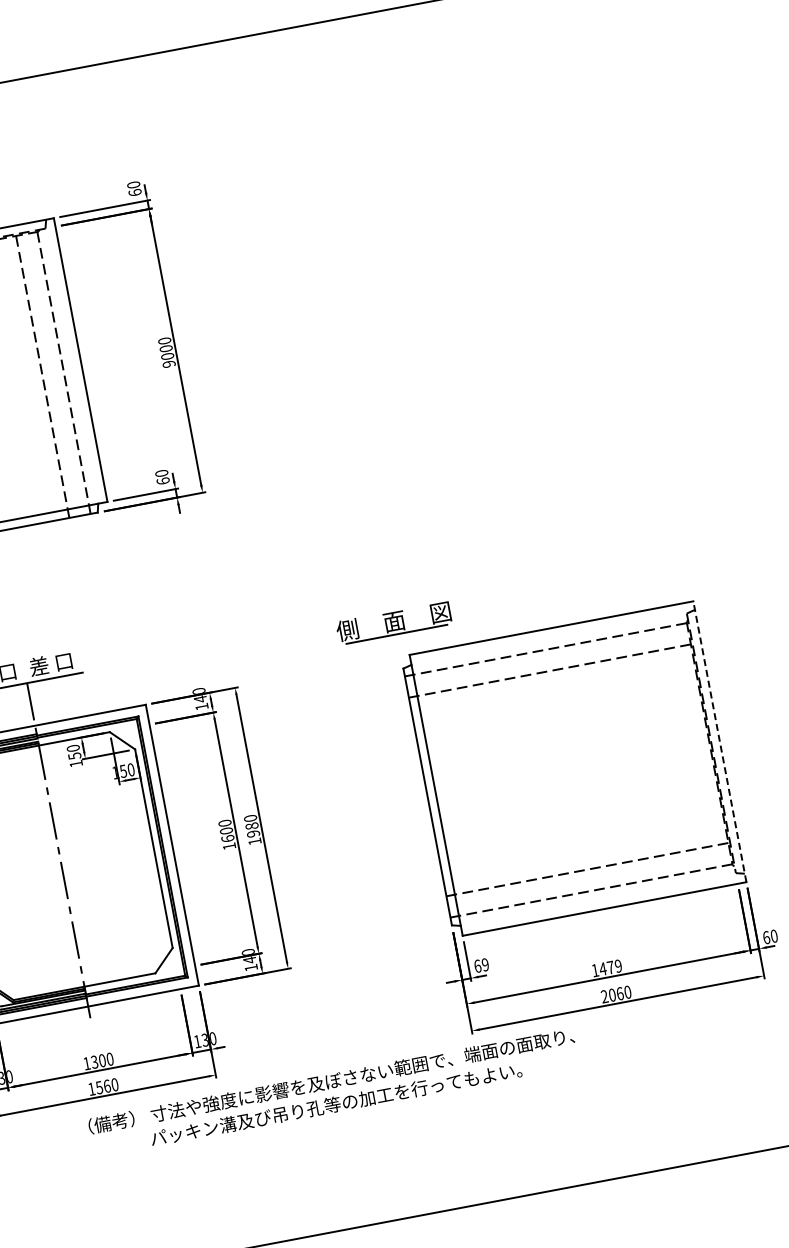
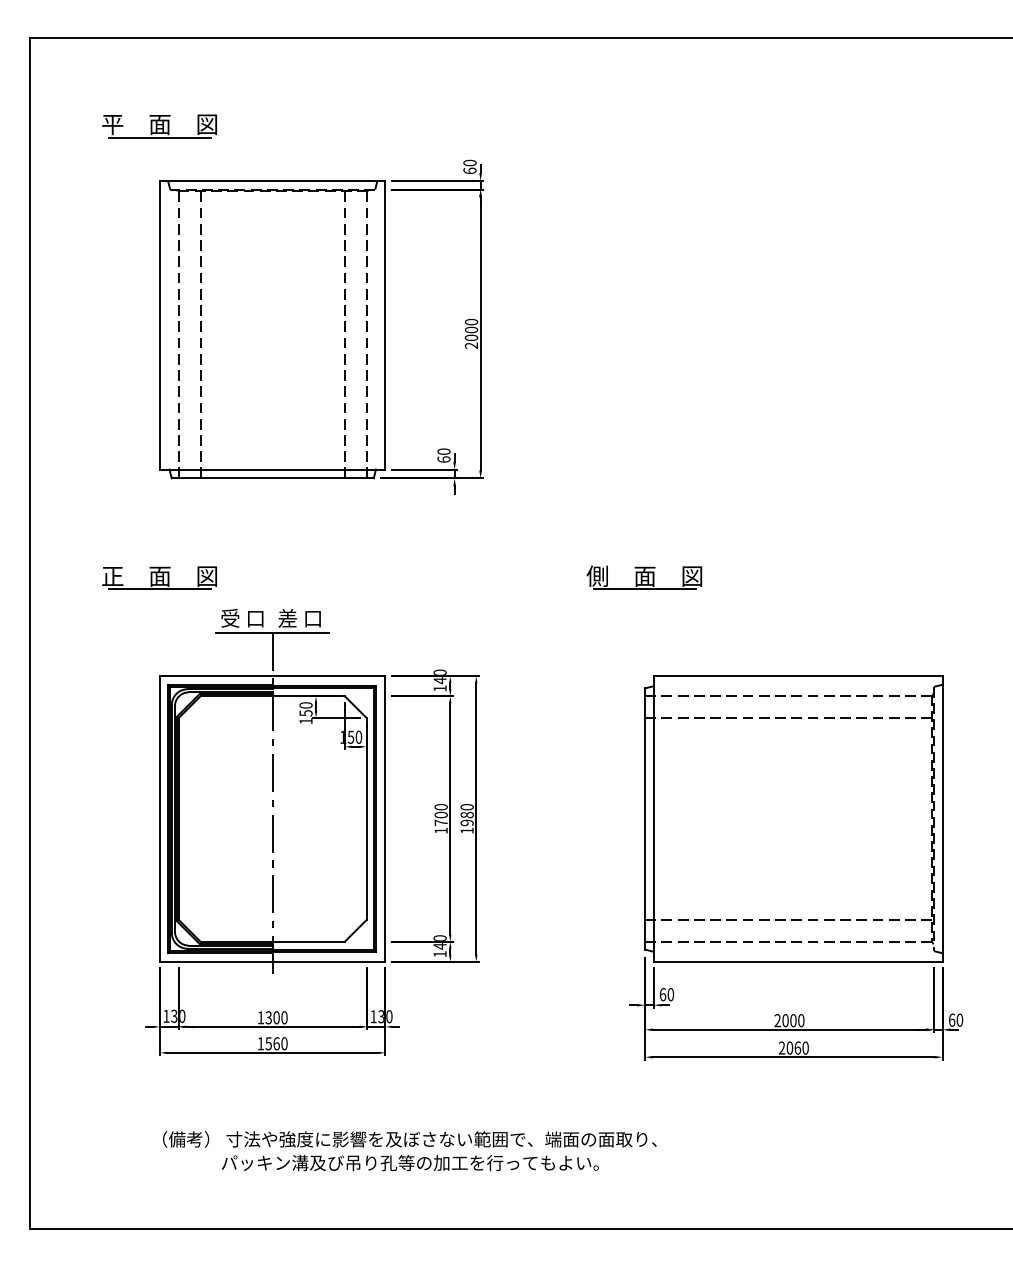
text: (169, 363) -> (471, 345), 9000 -> 2000
part: (394, 622) -> (644, 577), moved
line: (719, 742) -> (942, 819), dashed -> solid
text: (227, 838) -> (440, 822), 1600 -> 1700
text: (485, 964) -> (670, 994), 69 -> 60
text: (606, 968) -> (789, 1020), 1479 -> 2000
text: (333, 1093) -> (409, 1151), moved

